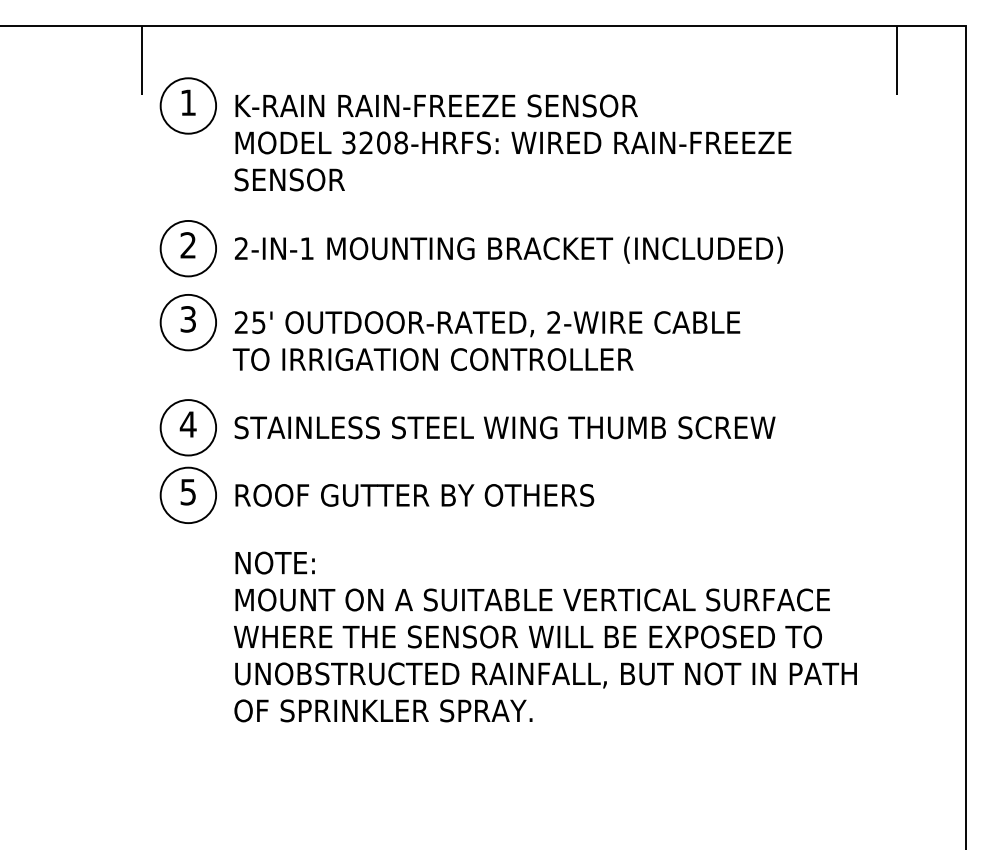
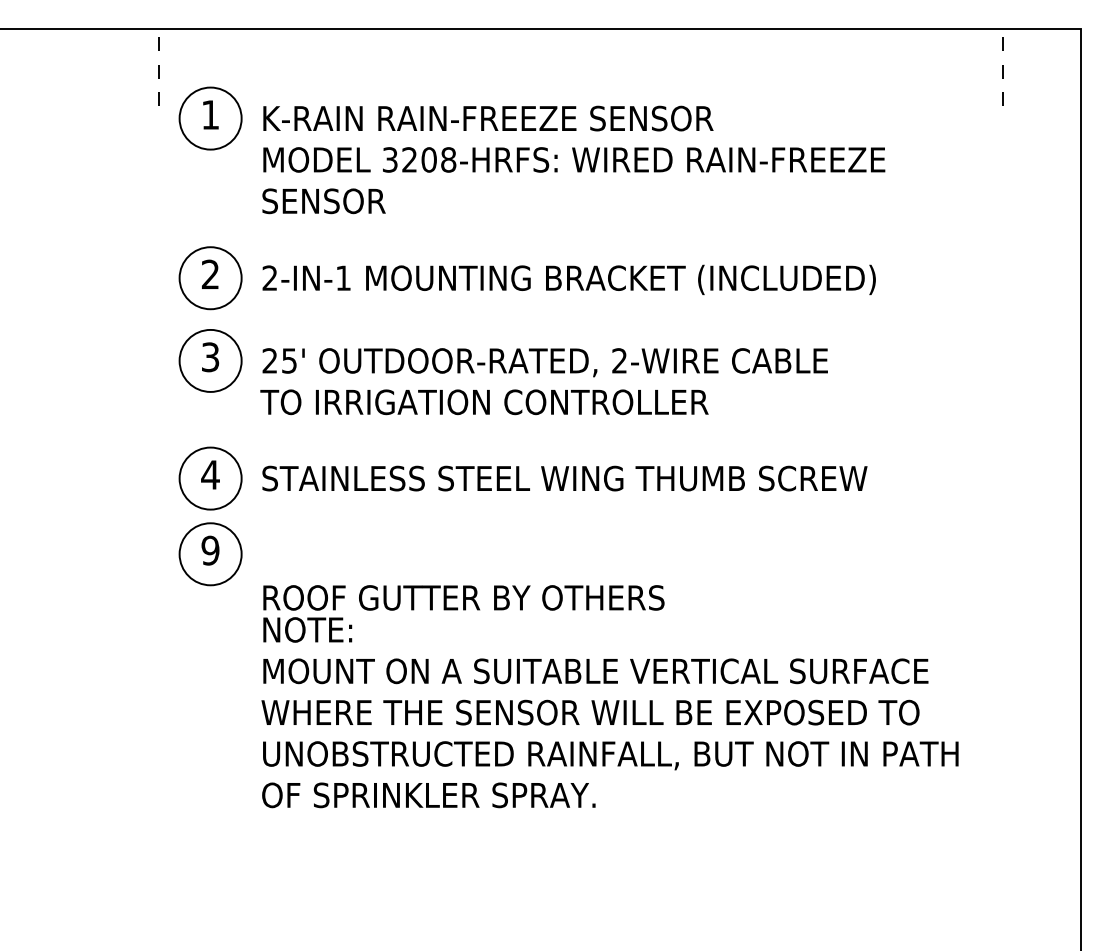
line: (142, 60) -> (159, 67), solid -> dashed
line: (896, 60) -> (1002, 67), solid -> dashed
text: (188, 491) -> (210, 549), 5 -> 9
text: (414, 495) -> (463, 598), moved

